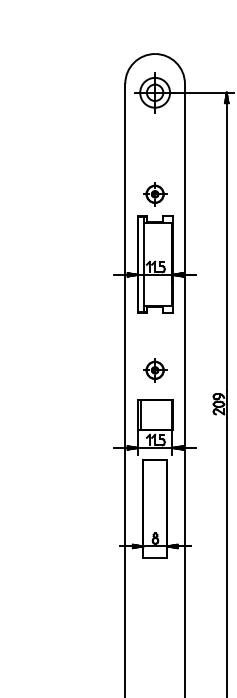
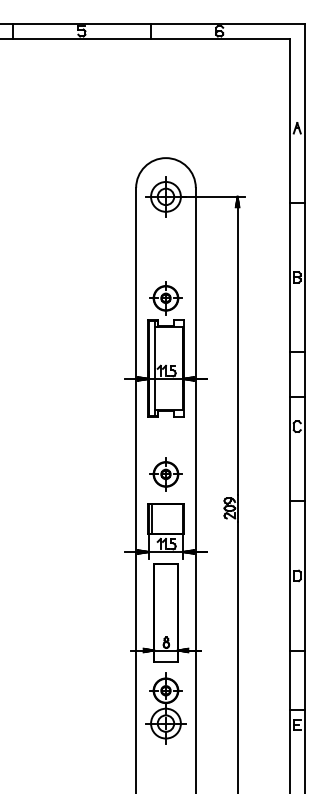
part: (154, 194) -> (165, 298), size x1.43
part: (154, 370) -> (165, 474), size x1.43
part: (154, 604) -> (165, 708), added

